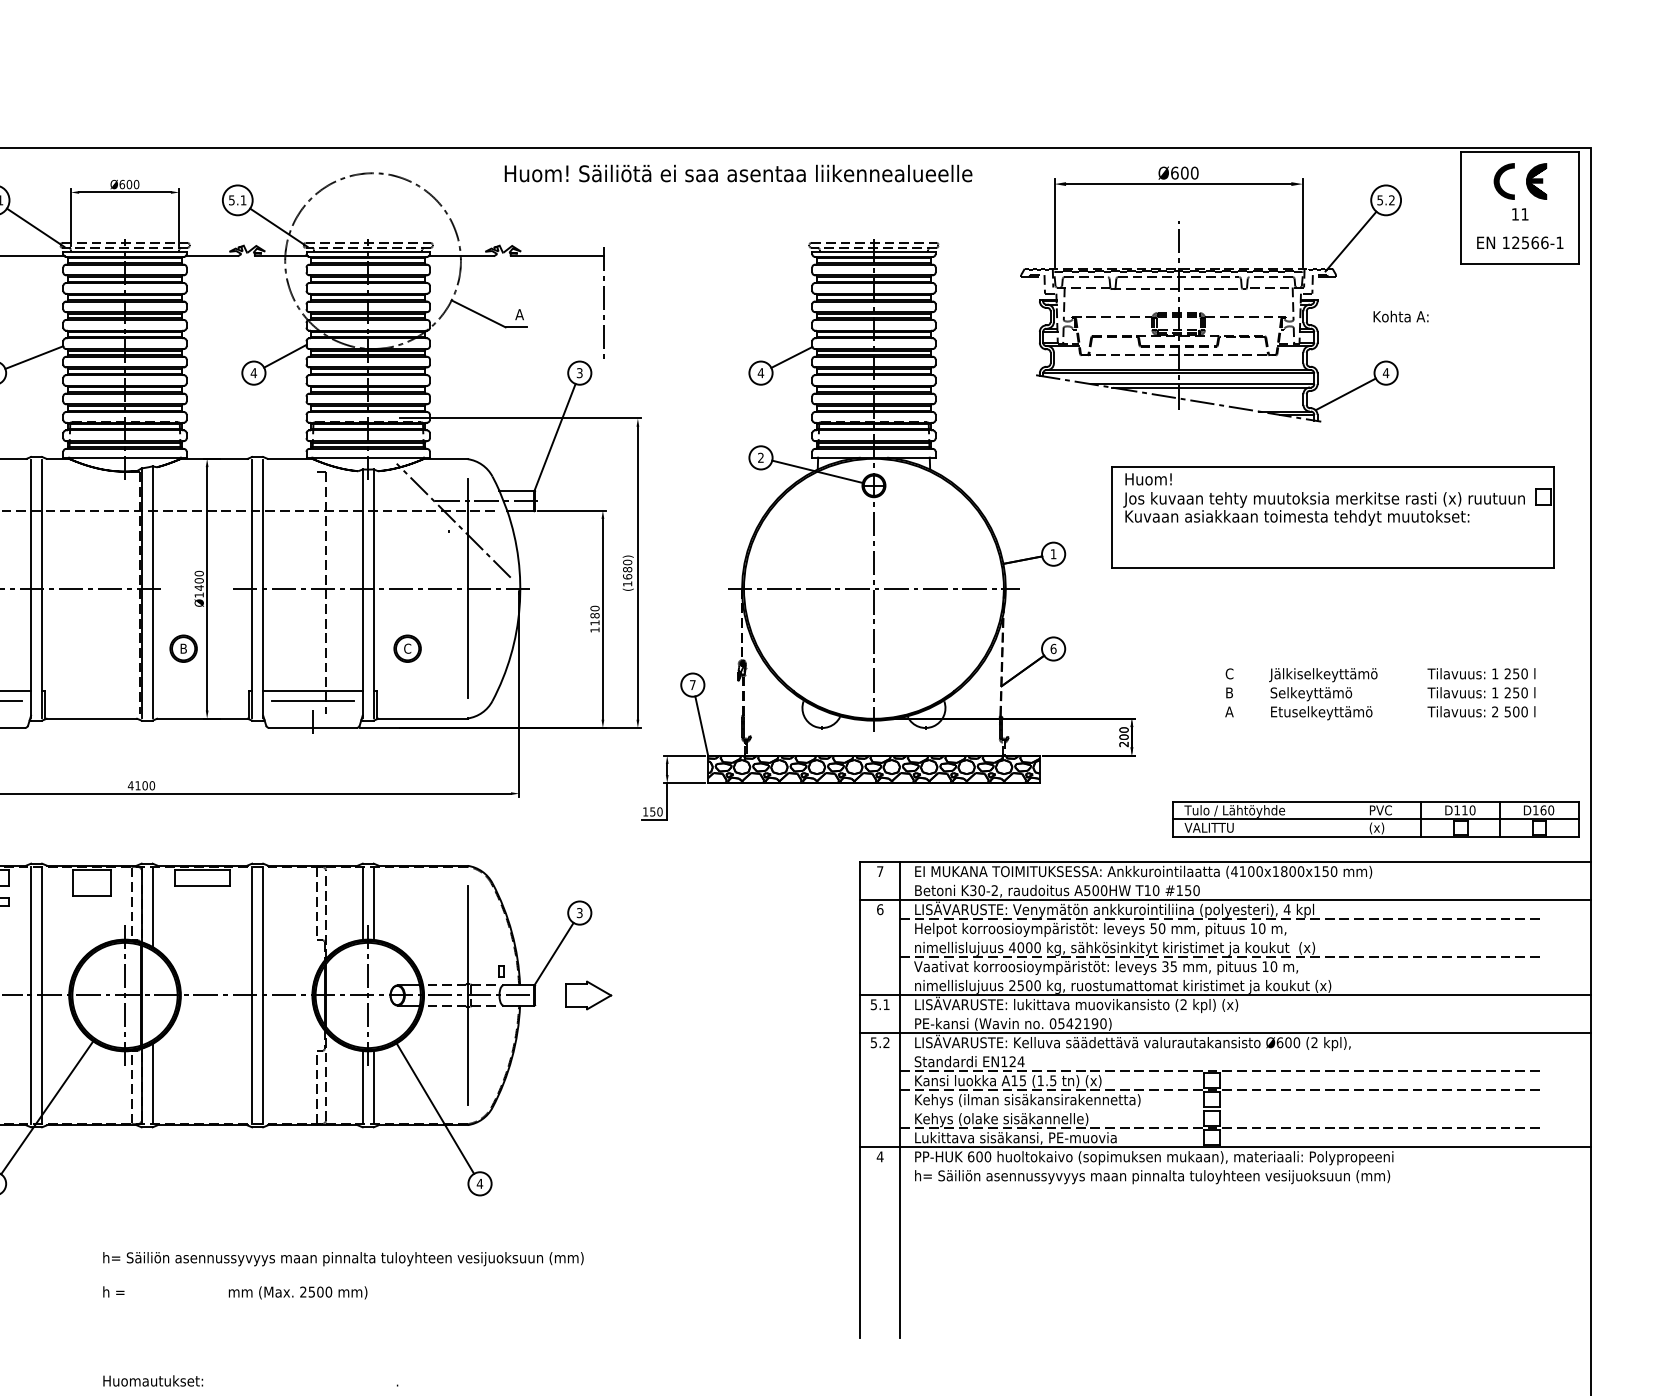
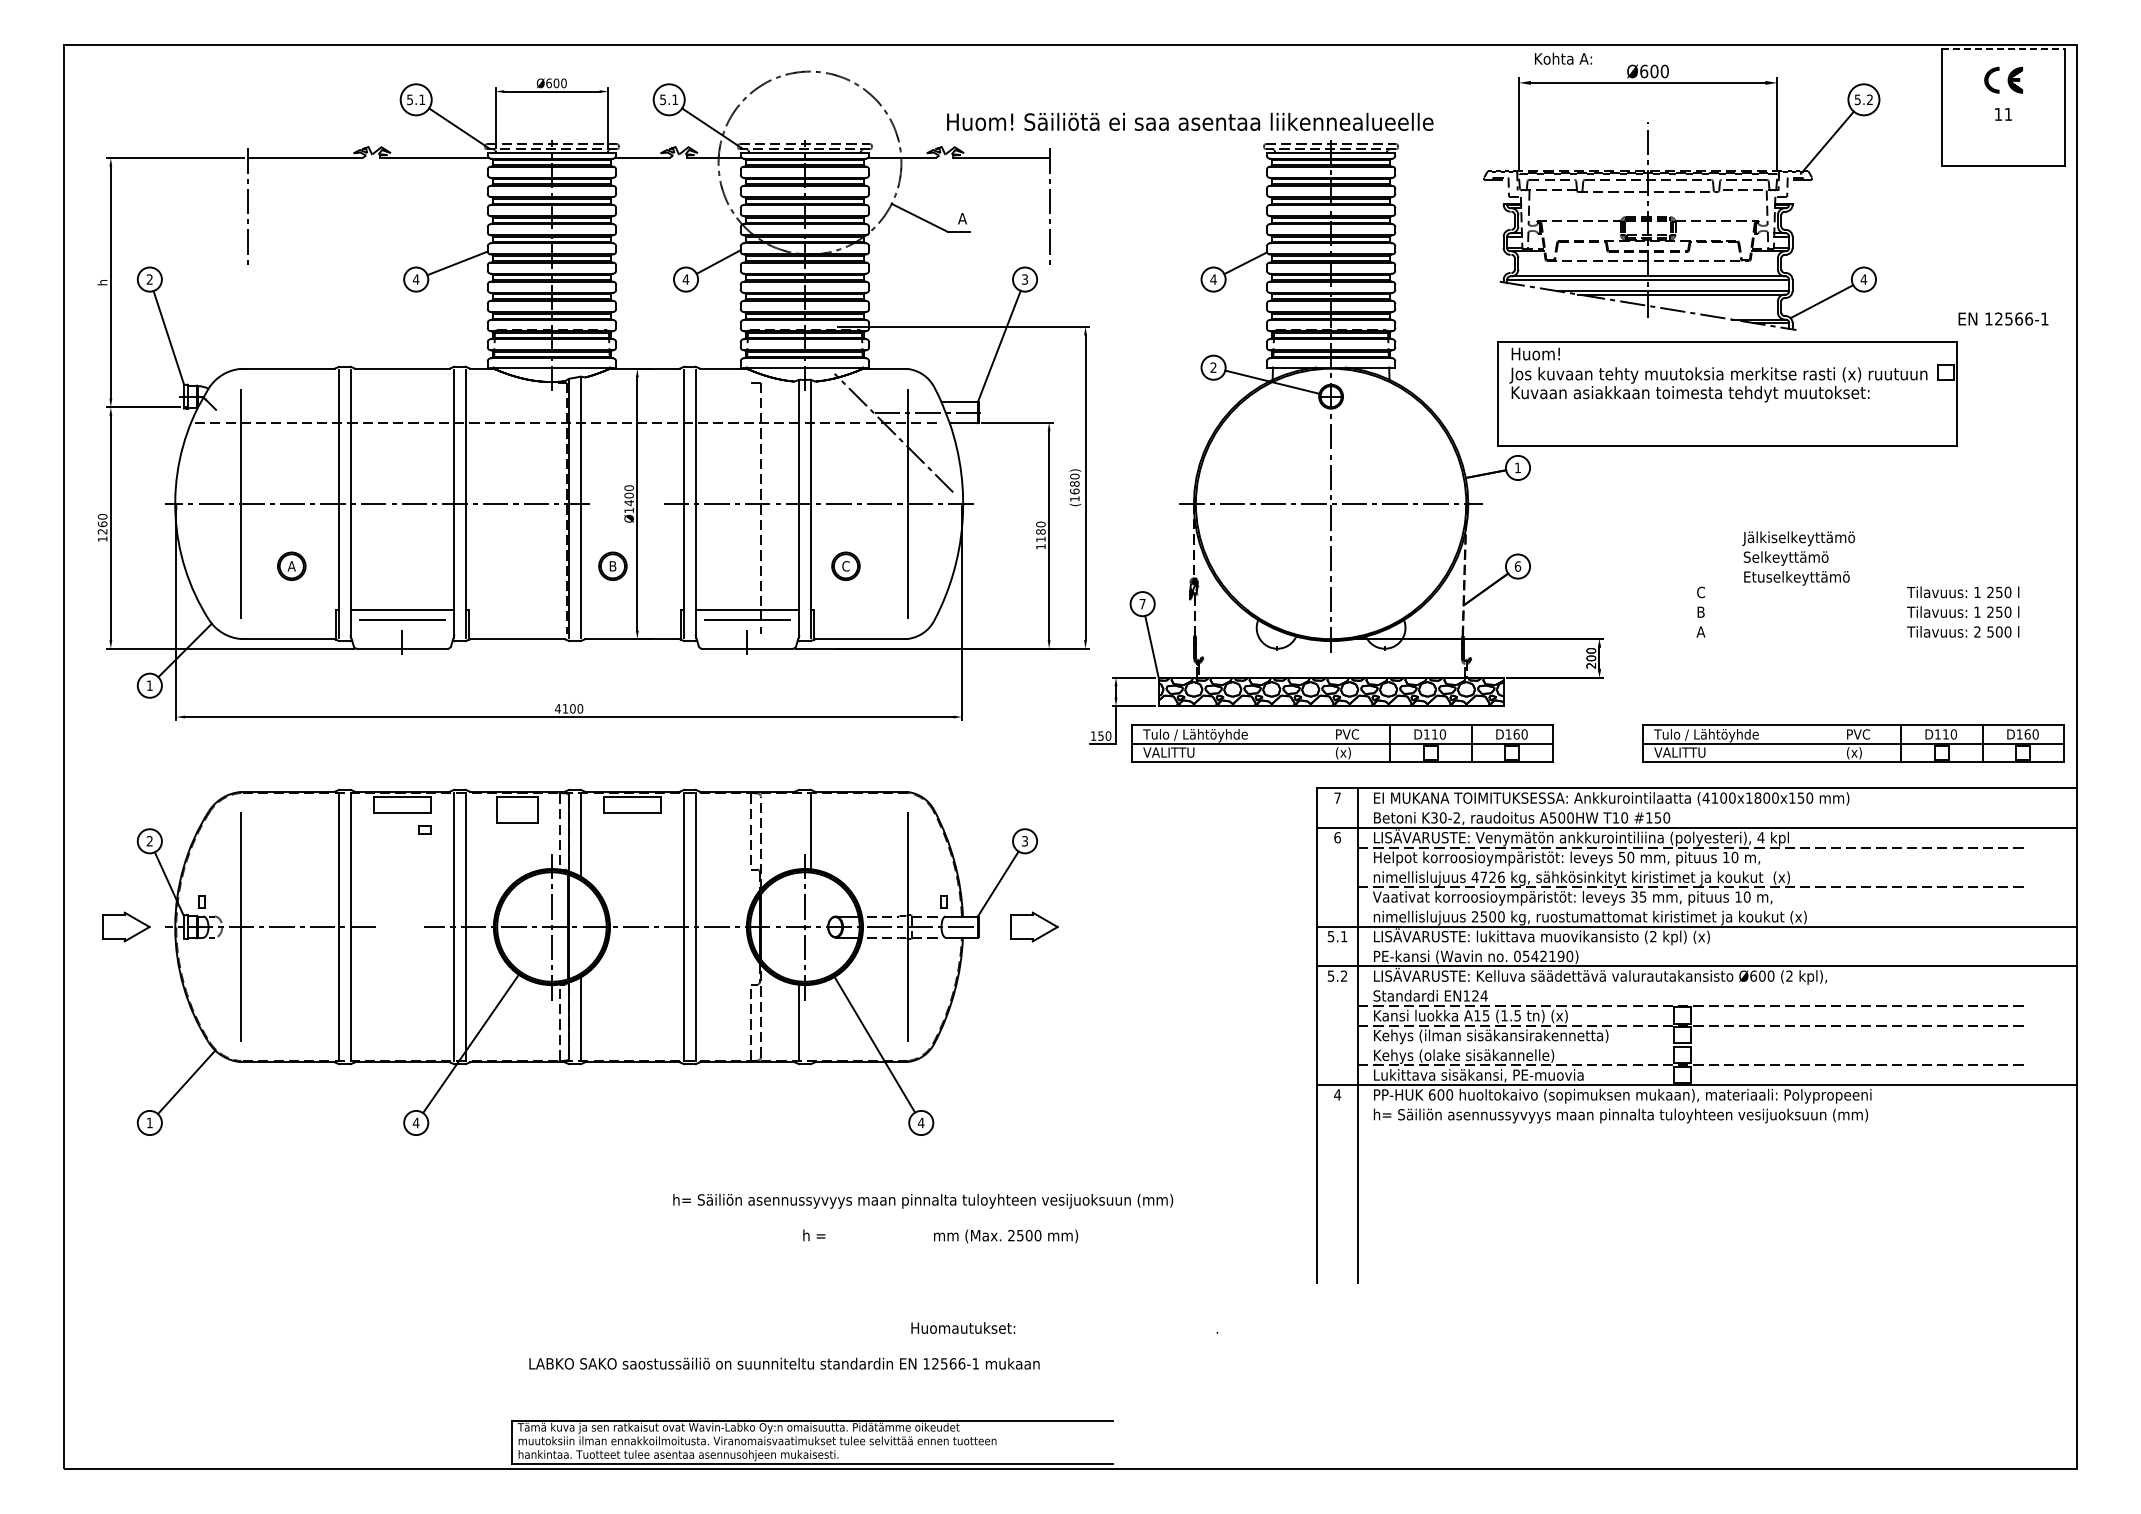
line: (1520, 151) -> (2003, 49), solid -> dashed
text: (738, 173) -> (1190, 121), moved
part: (1520, 181) -> (2003, 80), size x0.7
text: (1520, 242) -> (2003, 318), moved
text: (1401, 316) -> (1563, 58), moved
part: (1332, 517) -> (1727, 393), moved
text: (1323, 694) -> (1798, 558), moved
part: (884, 819) -> (1342, 743), added
line: (362, 902) -> (799, 830), removed
text: (1029, 946) -> (1492, 876), 4000 -> 4726
line: (373, 1087) -> (810, 1022), removed
text: (343, 1259) -> (923, 1201), moved
text: (235, 1292) -> (940, 1236), moved
text: (250, 1380) -> (1064, 1327), moved

